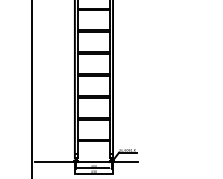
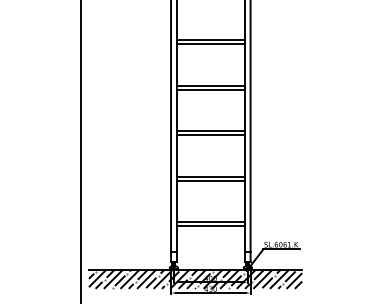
hatch: (86, 166) -> (195, 278), added

